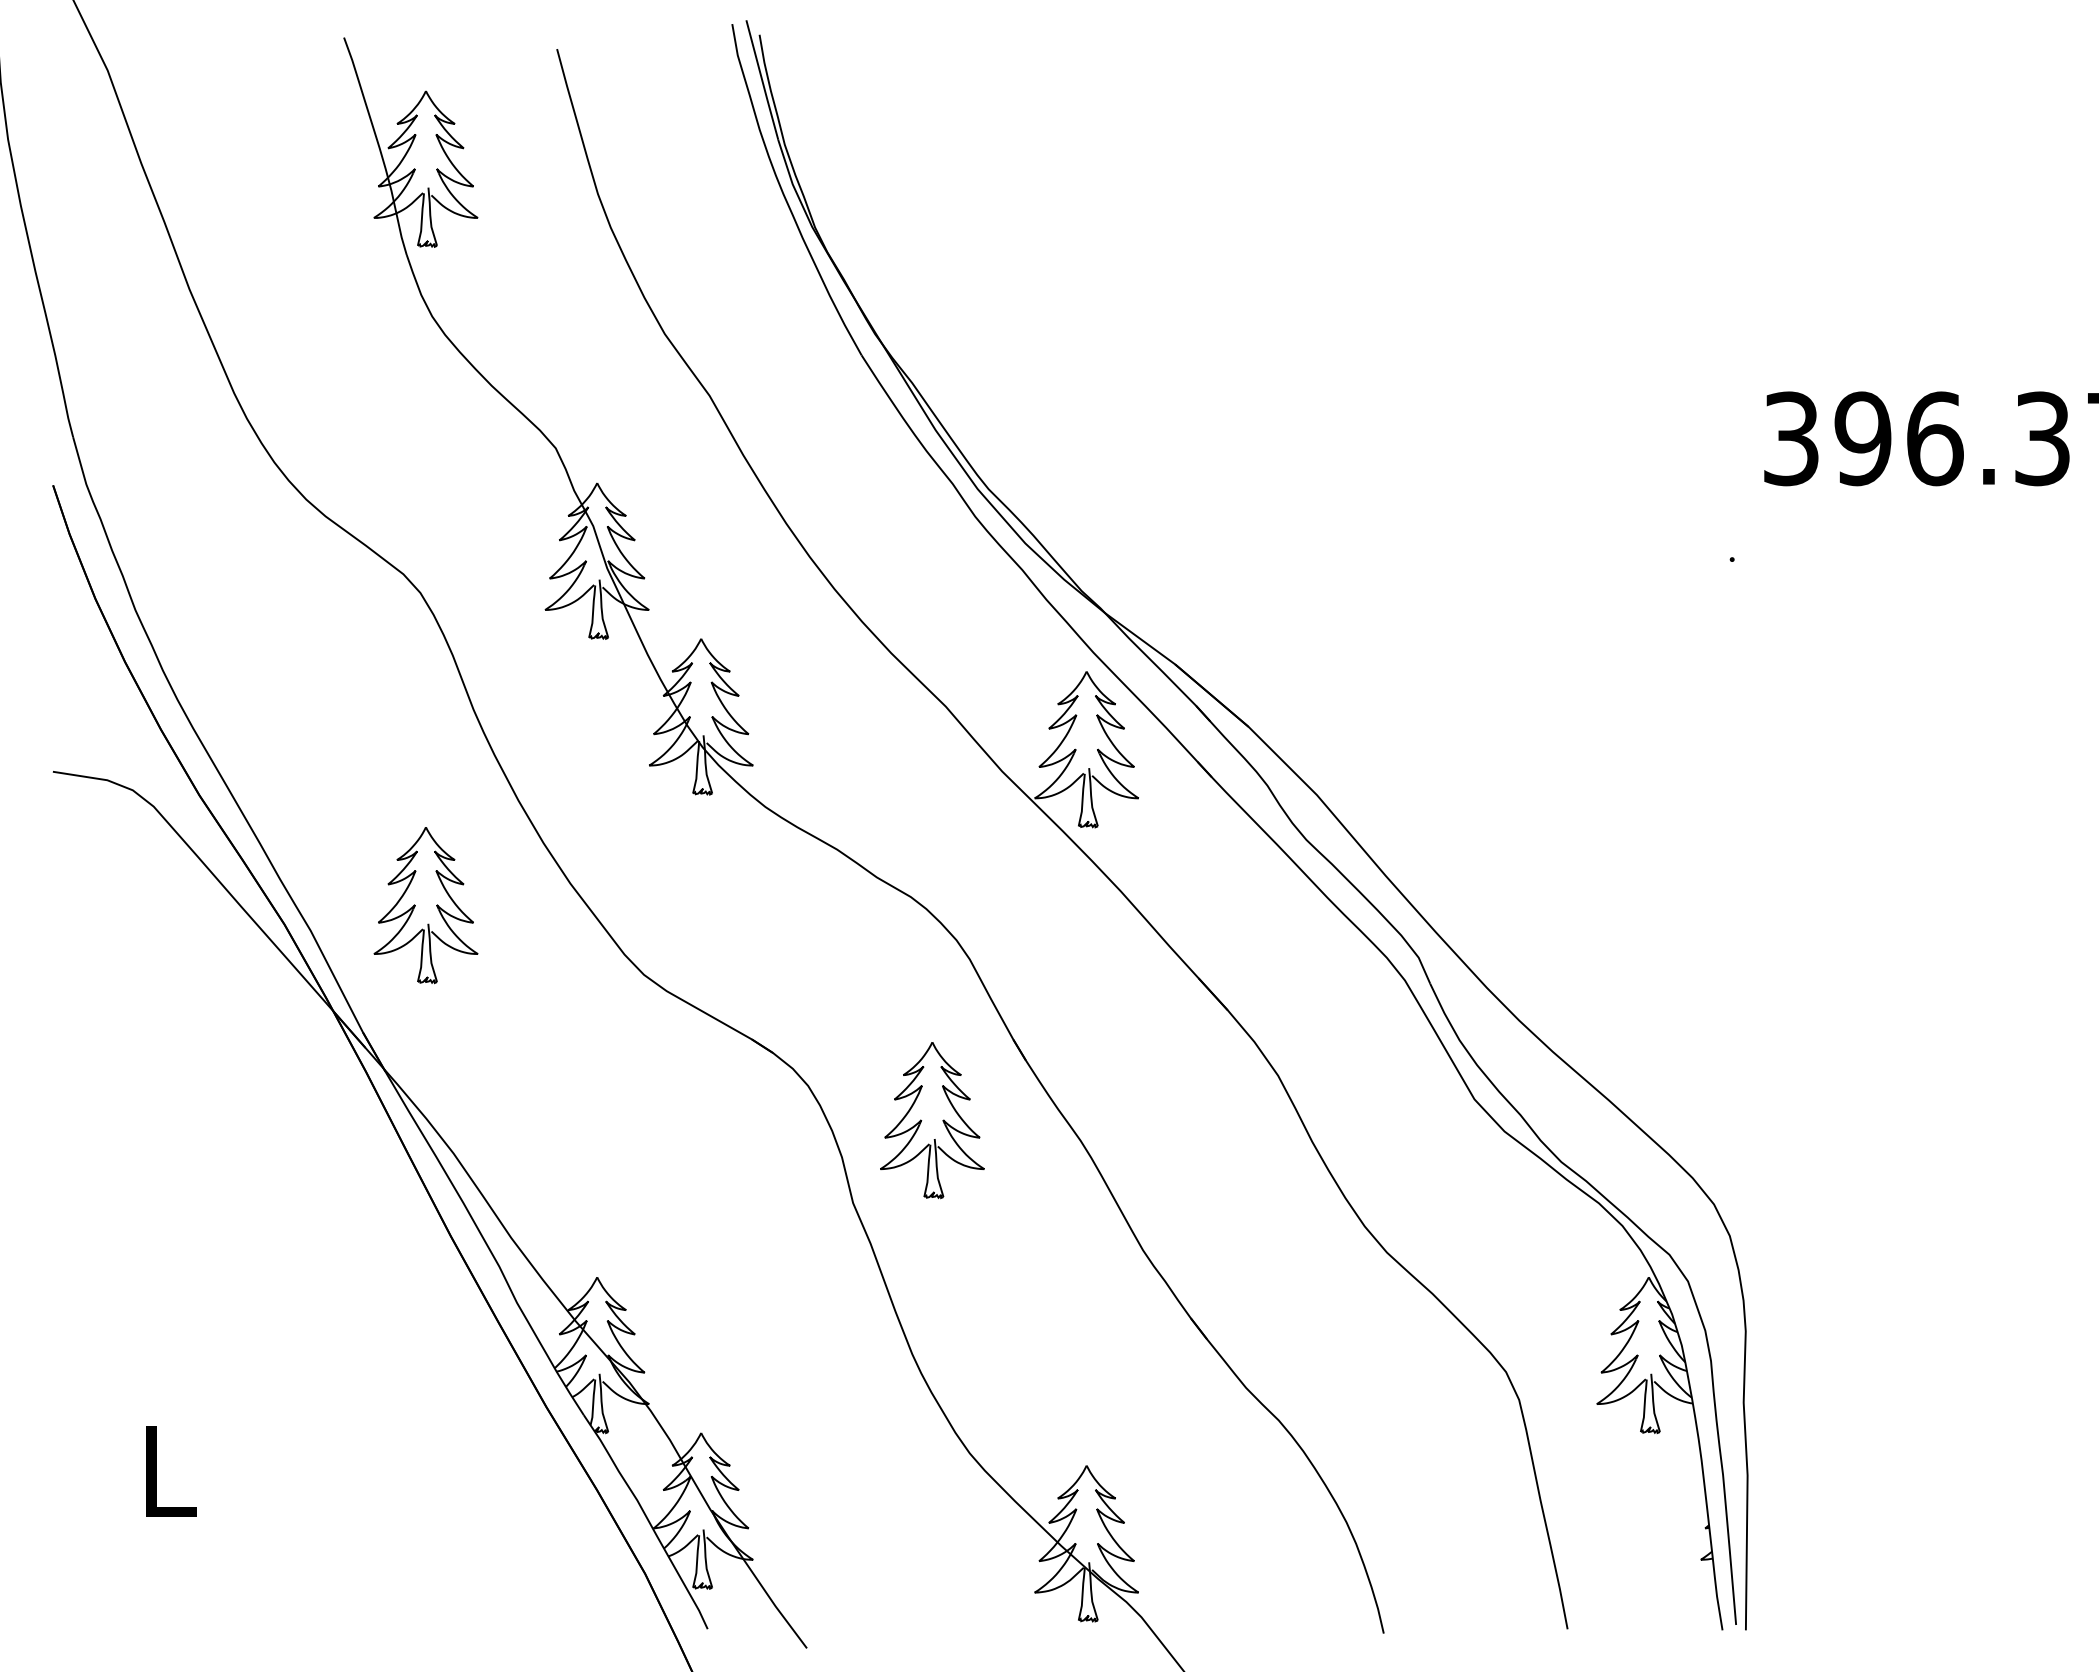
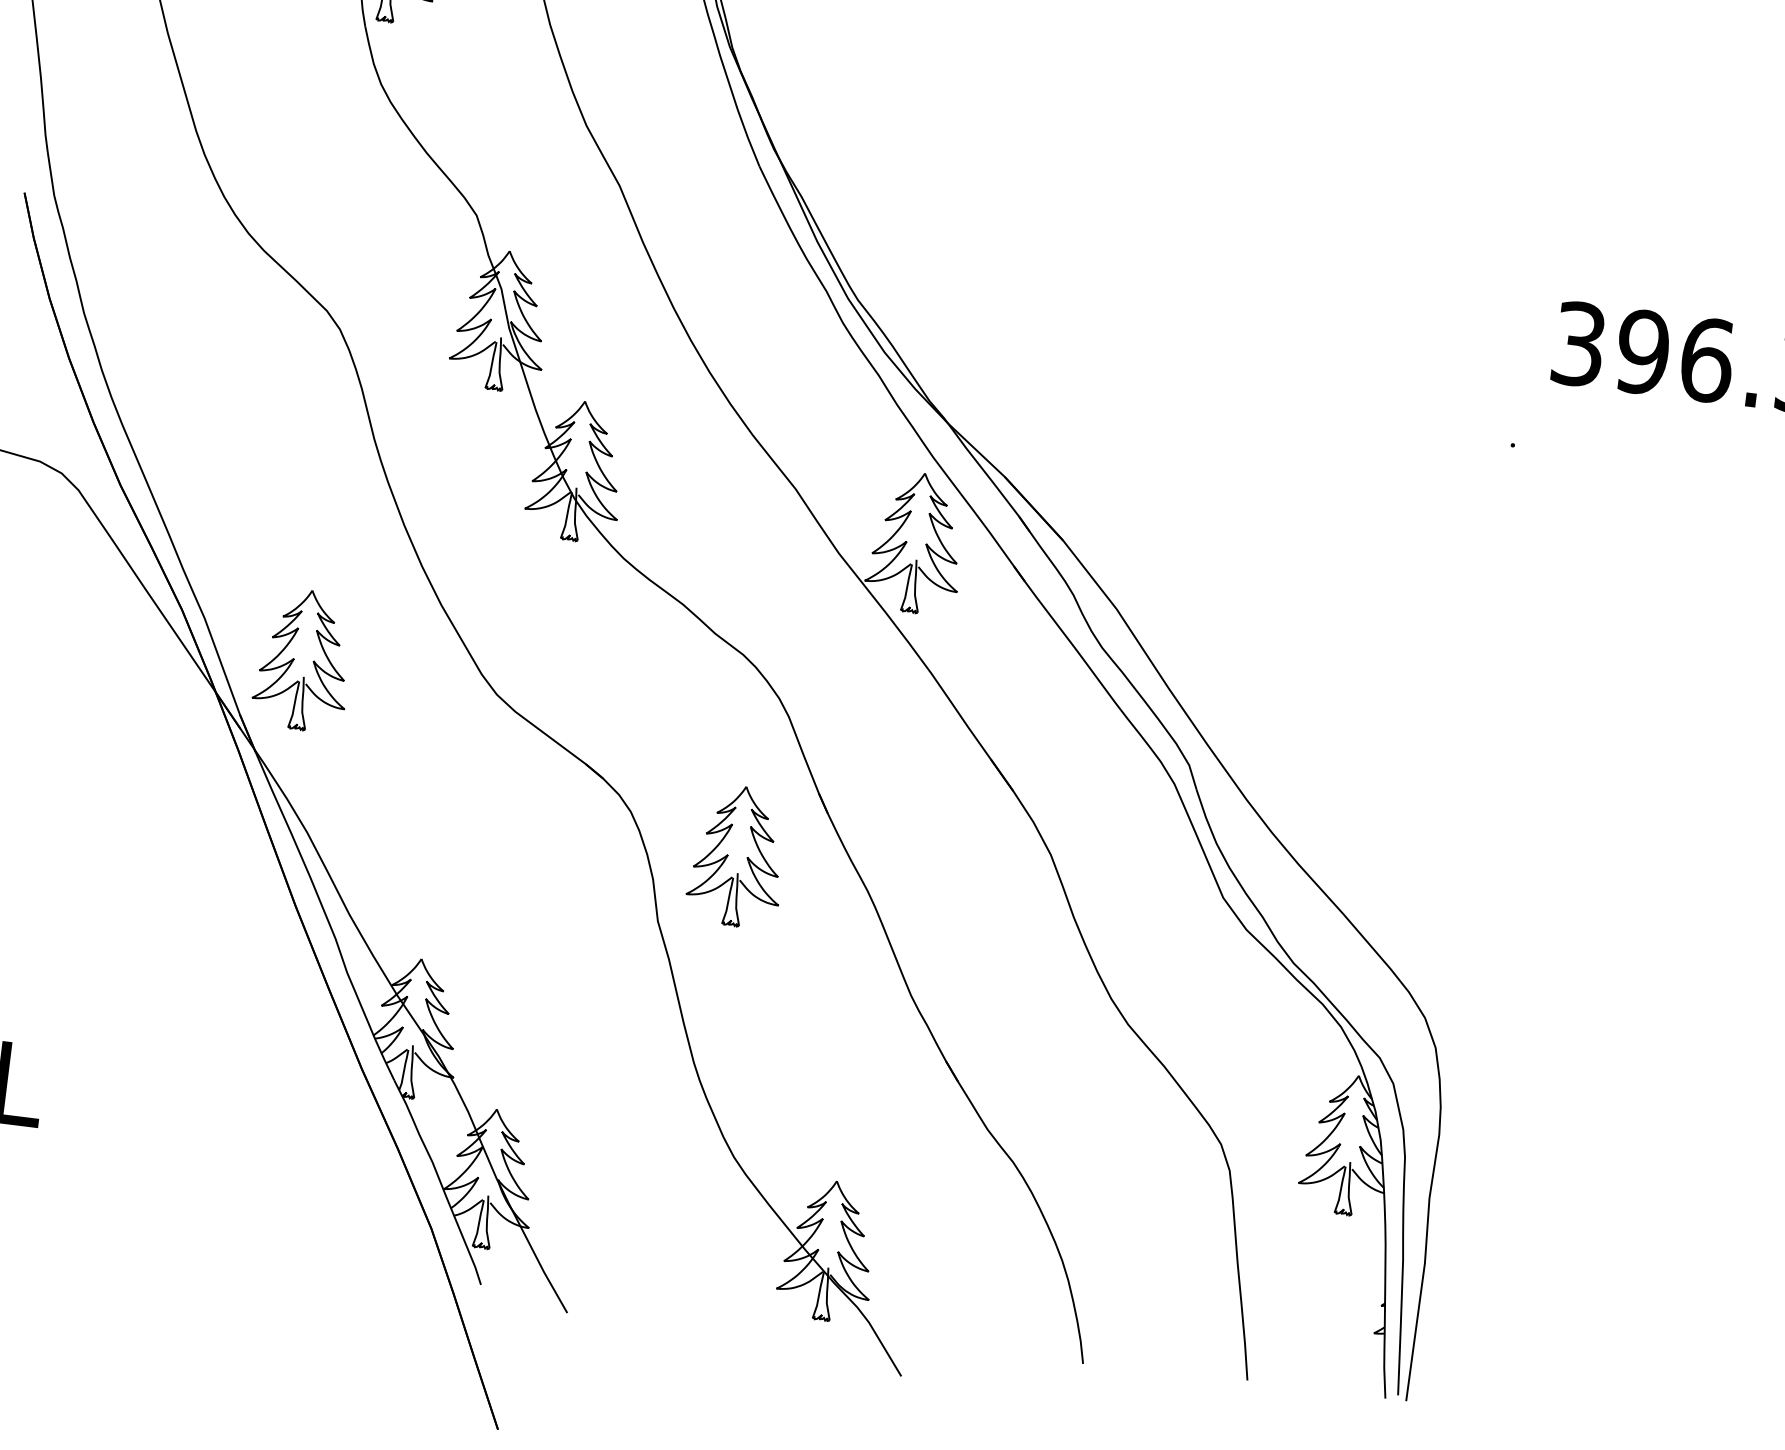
part: (425, 905) -> (303, 660), moved

